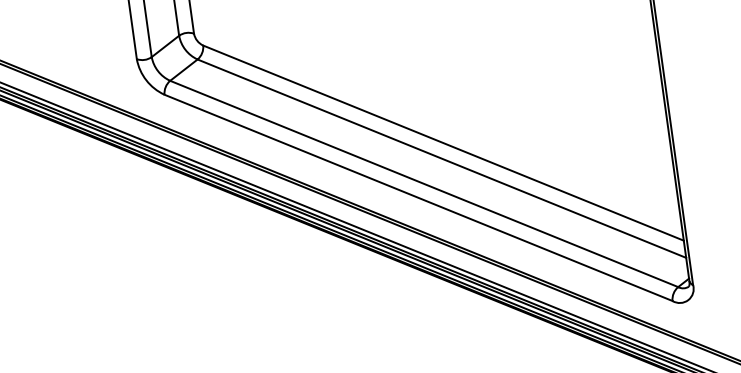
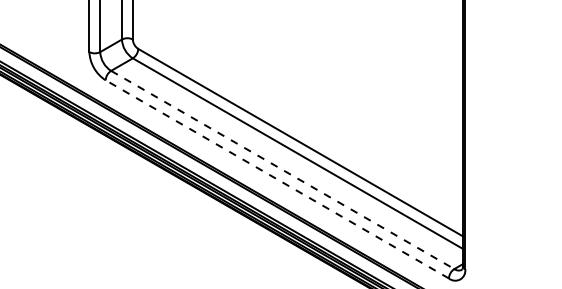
line: (425, 184) -> (283, 170), solid -> dashed
line: (417, 198) -> (276, 179), solid -> dashed

